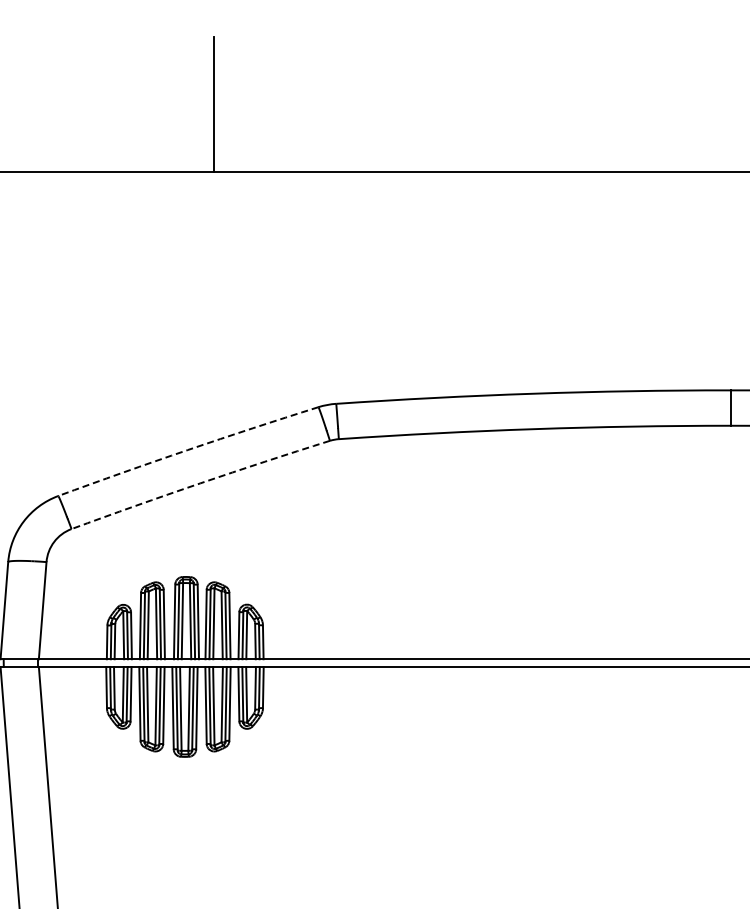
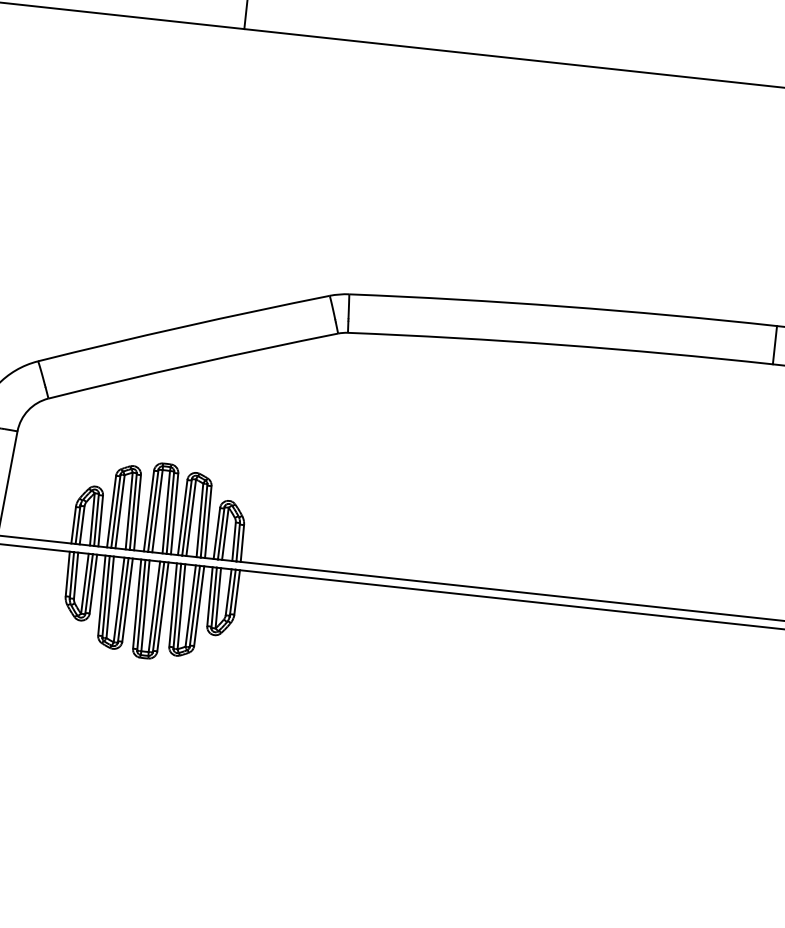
arc: (187, 450) -> (183, 327), dashed -> solid
arc: (200, 483) -> (193, 364), dashed -> solid

